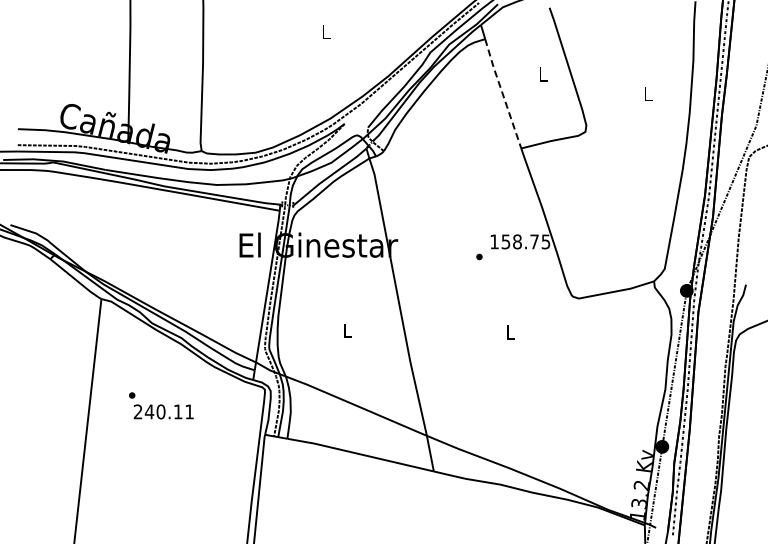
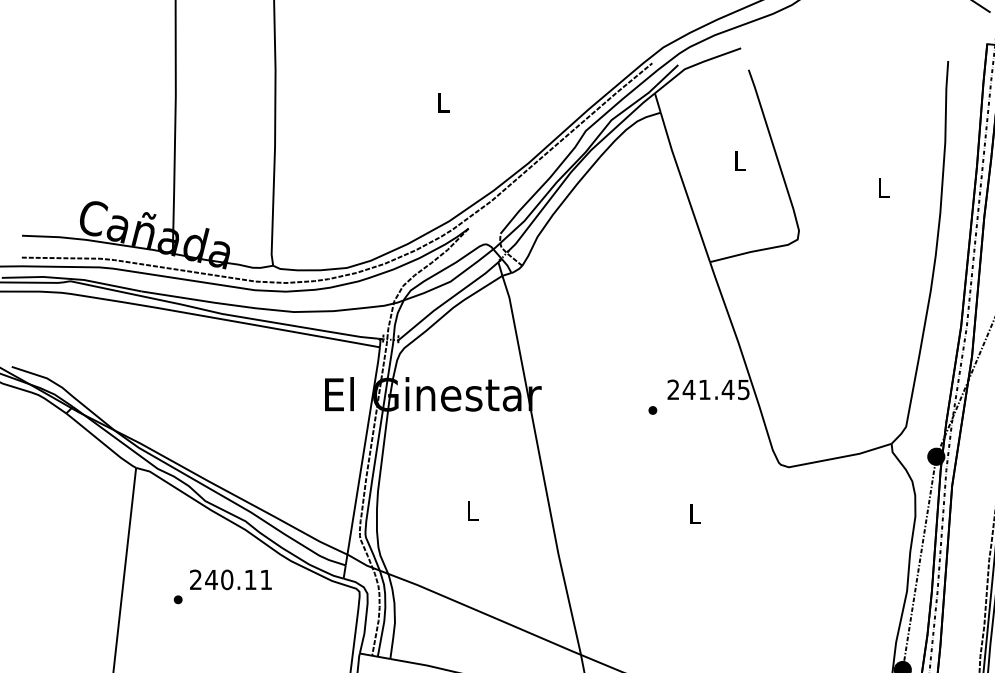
line: (502, 93) -> (684, 187), dashed -> solid
text: (514, 241) -> (700, 389), 158.75 -> 241.45
text: (163, 411) -> (230, 579), moved

